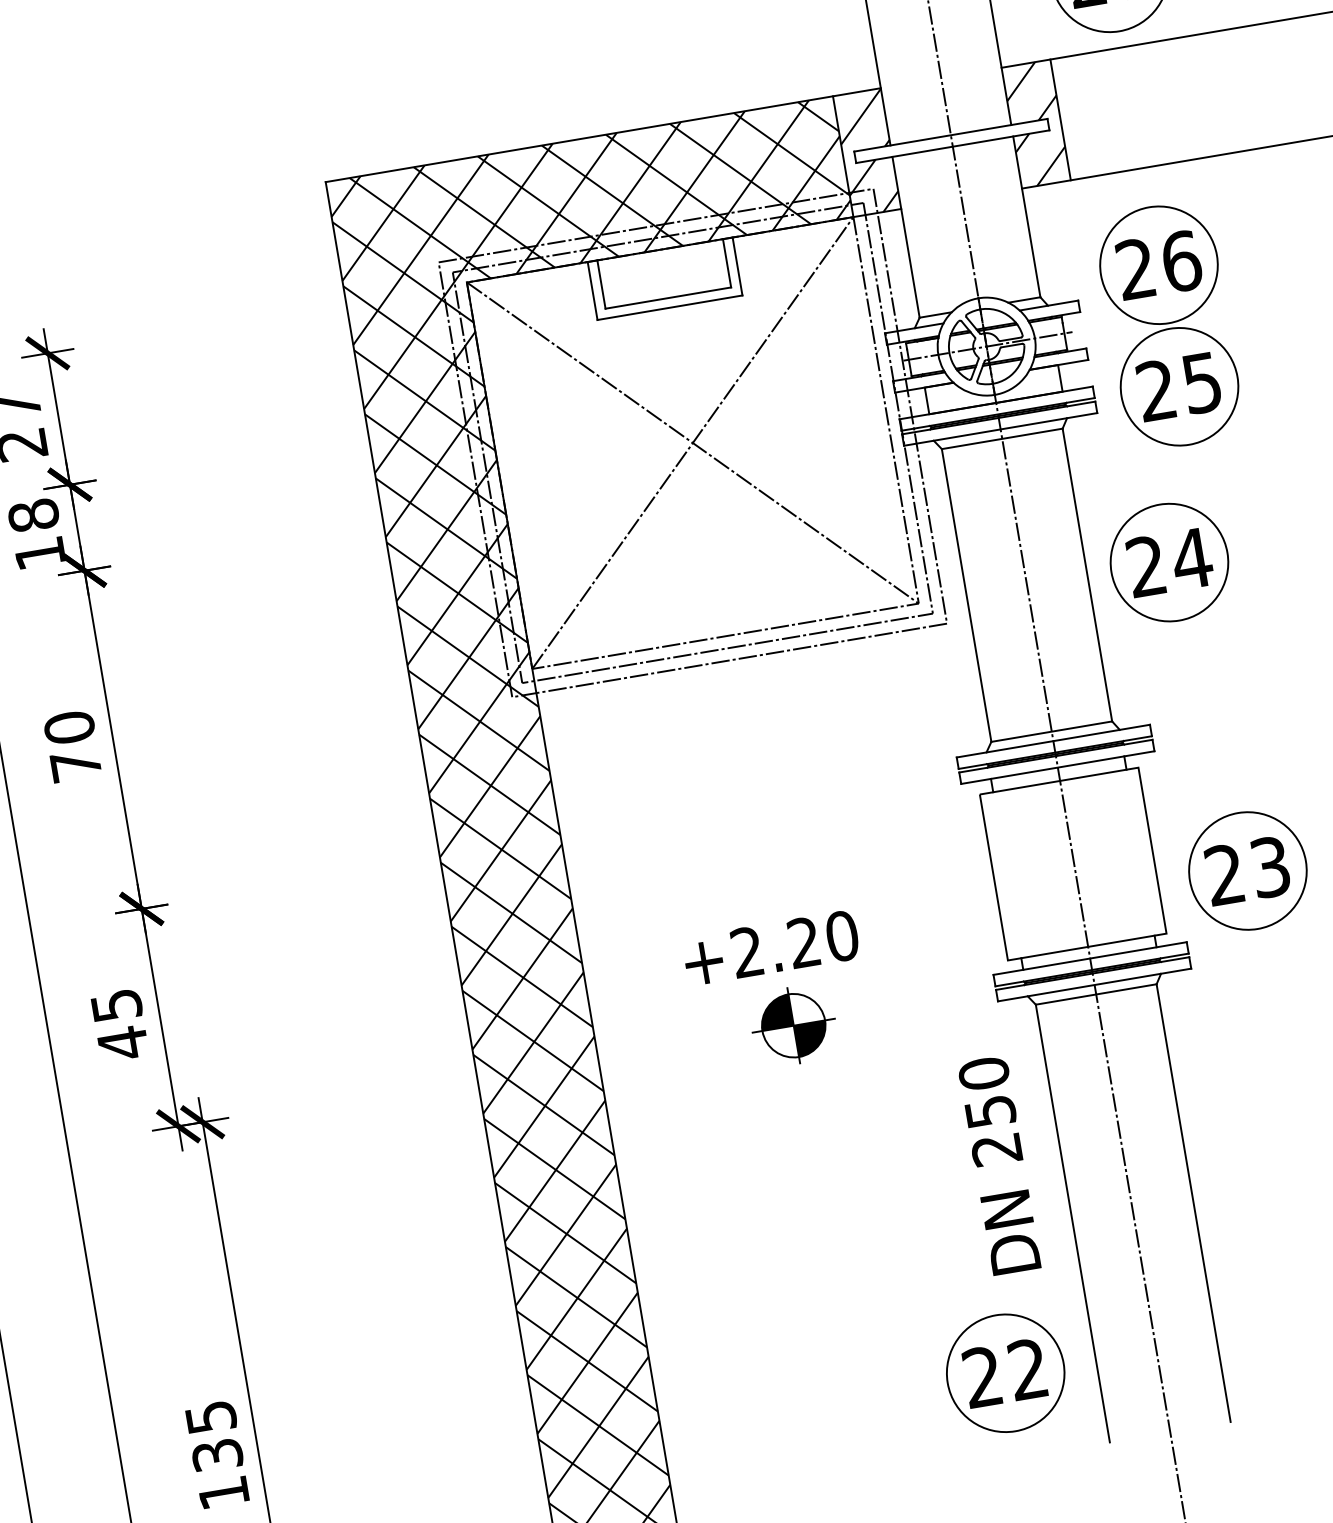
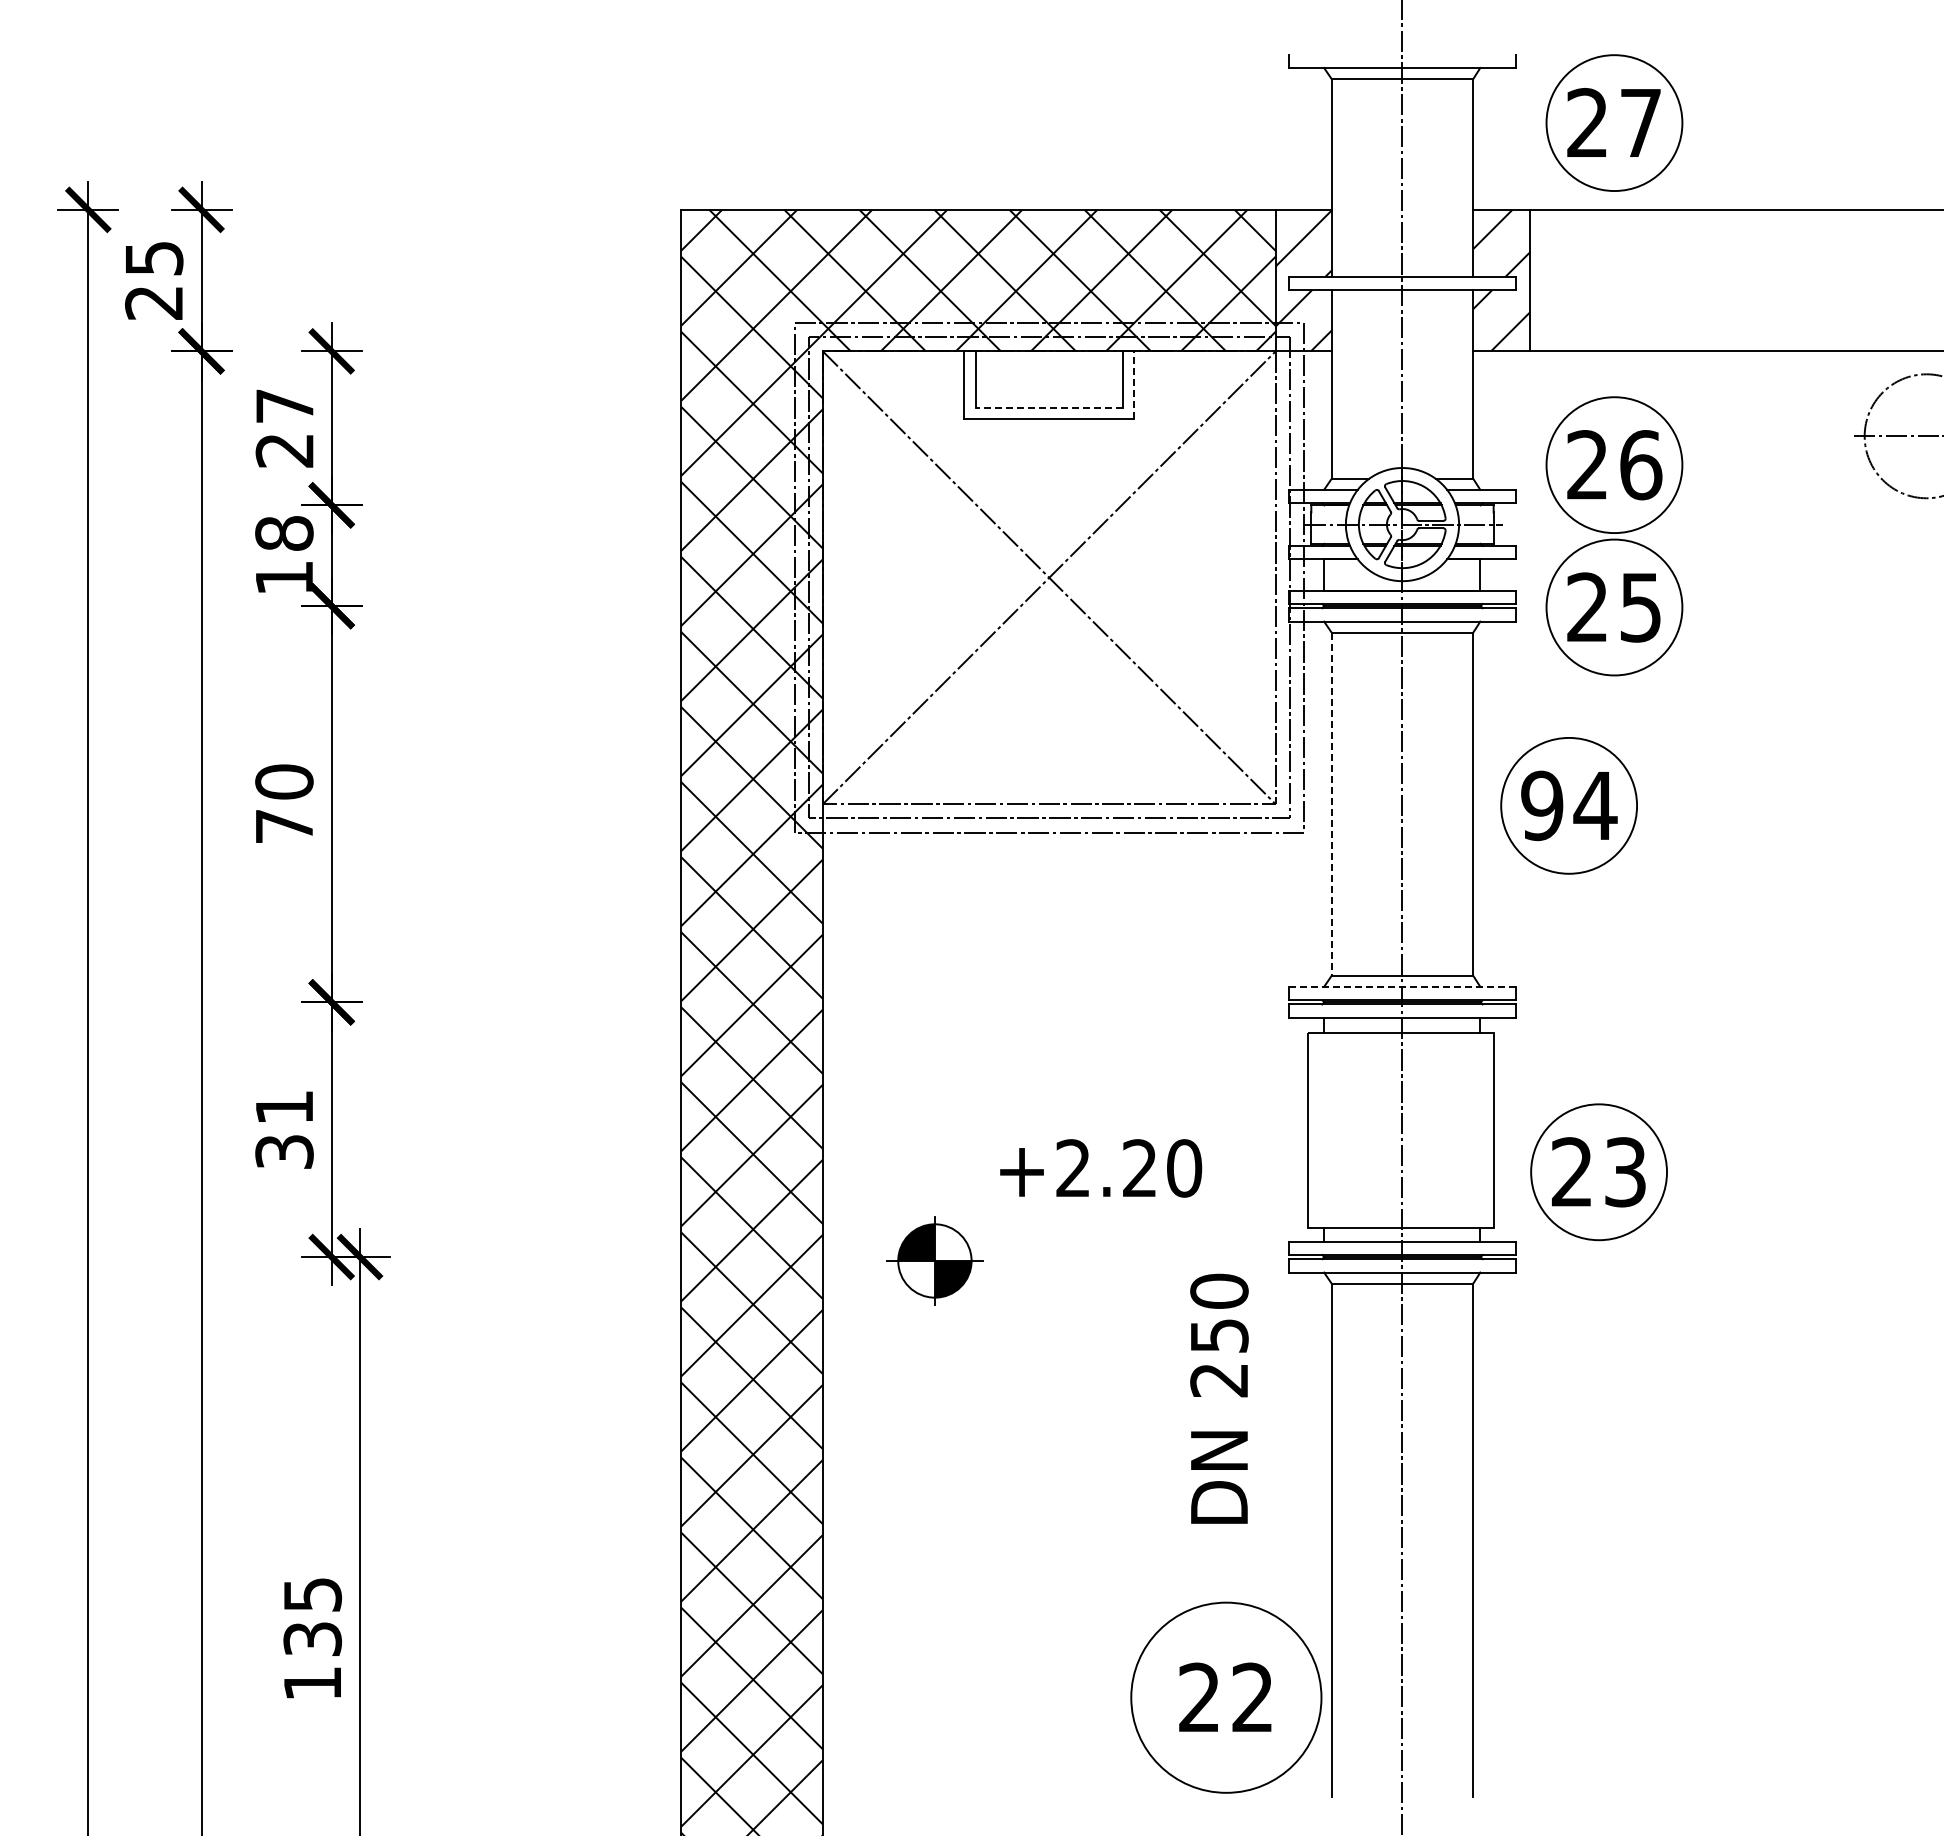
line: (737, 266) -> (1134, 385), solid -> dashed
line: (668, 297) -> (1049, 407), solid -> dashed
text: (1146, 566) -> (1542, 805), 24 -> 94
line: (966, 595) -> (1331, 804), solid -> dashed
line: (1052, 740) -> (1401, 986), solid -> dashed
text: (771, 948) -> (1101, 1168), moved
text: (119, 1025) -> (284, 1130), 45 -> 31
part: (793, 1025) -> (934, 1260), moved
text: (999, 1165) -> (1219, 1398), moved
circle: (1005, 1373) -> (1226, 1697), size x1.4

